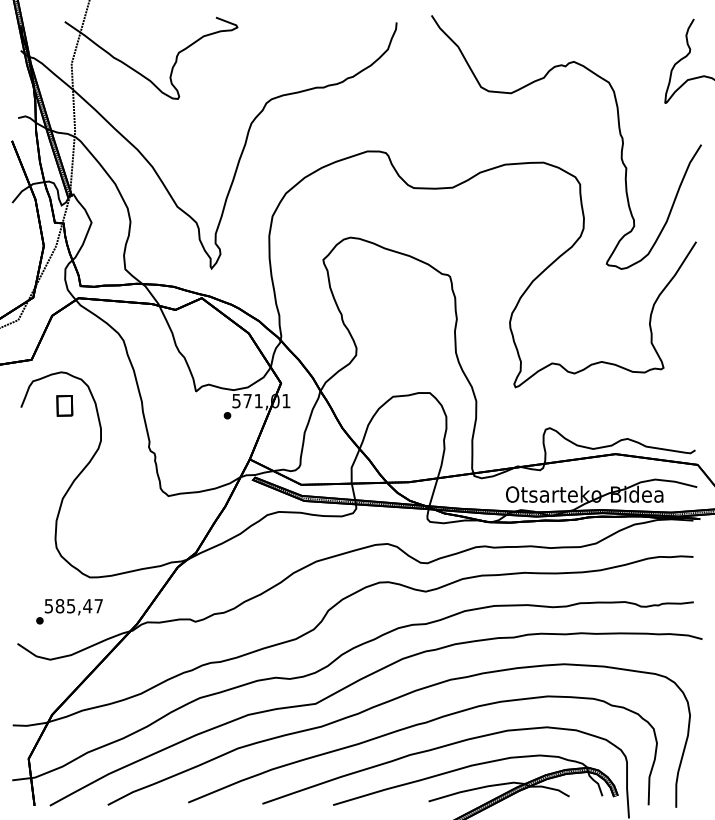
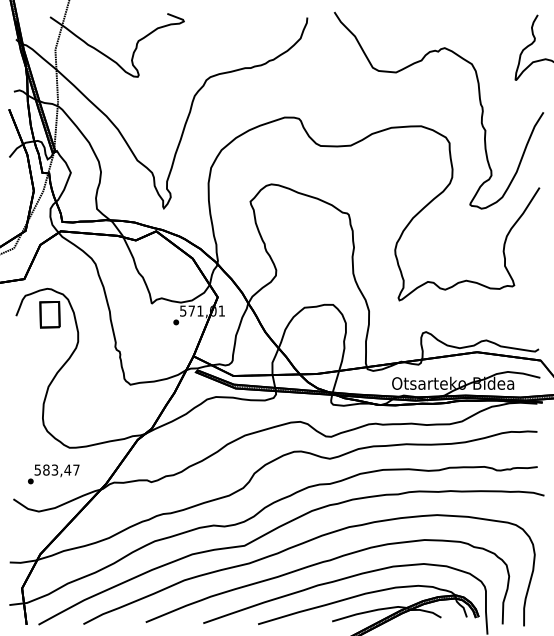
part: (64, 405) -> (49, 314), size x1.67
text: (71, 605) -> (55, 469), 585,47 -> 583,47

